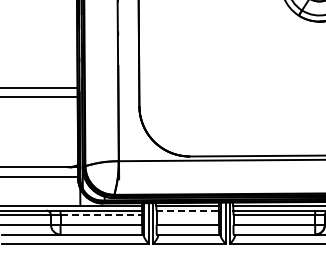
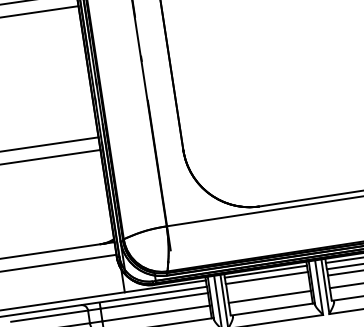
line: (188, 210) -> (267, 277), dashed -> solid
line: (101, 215) -> (154, 301), dashed -> solid

